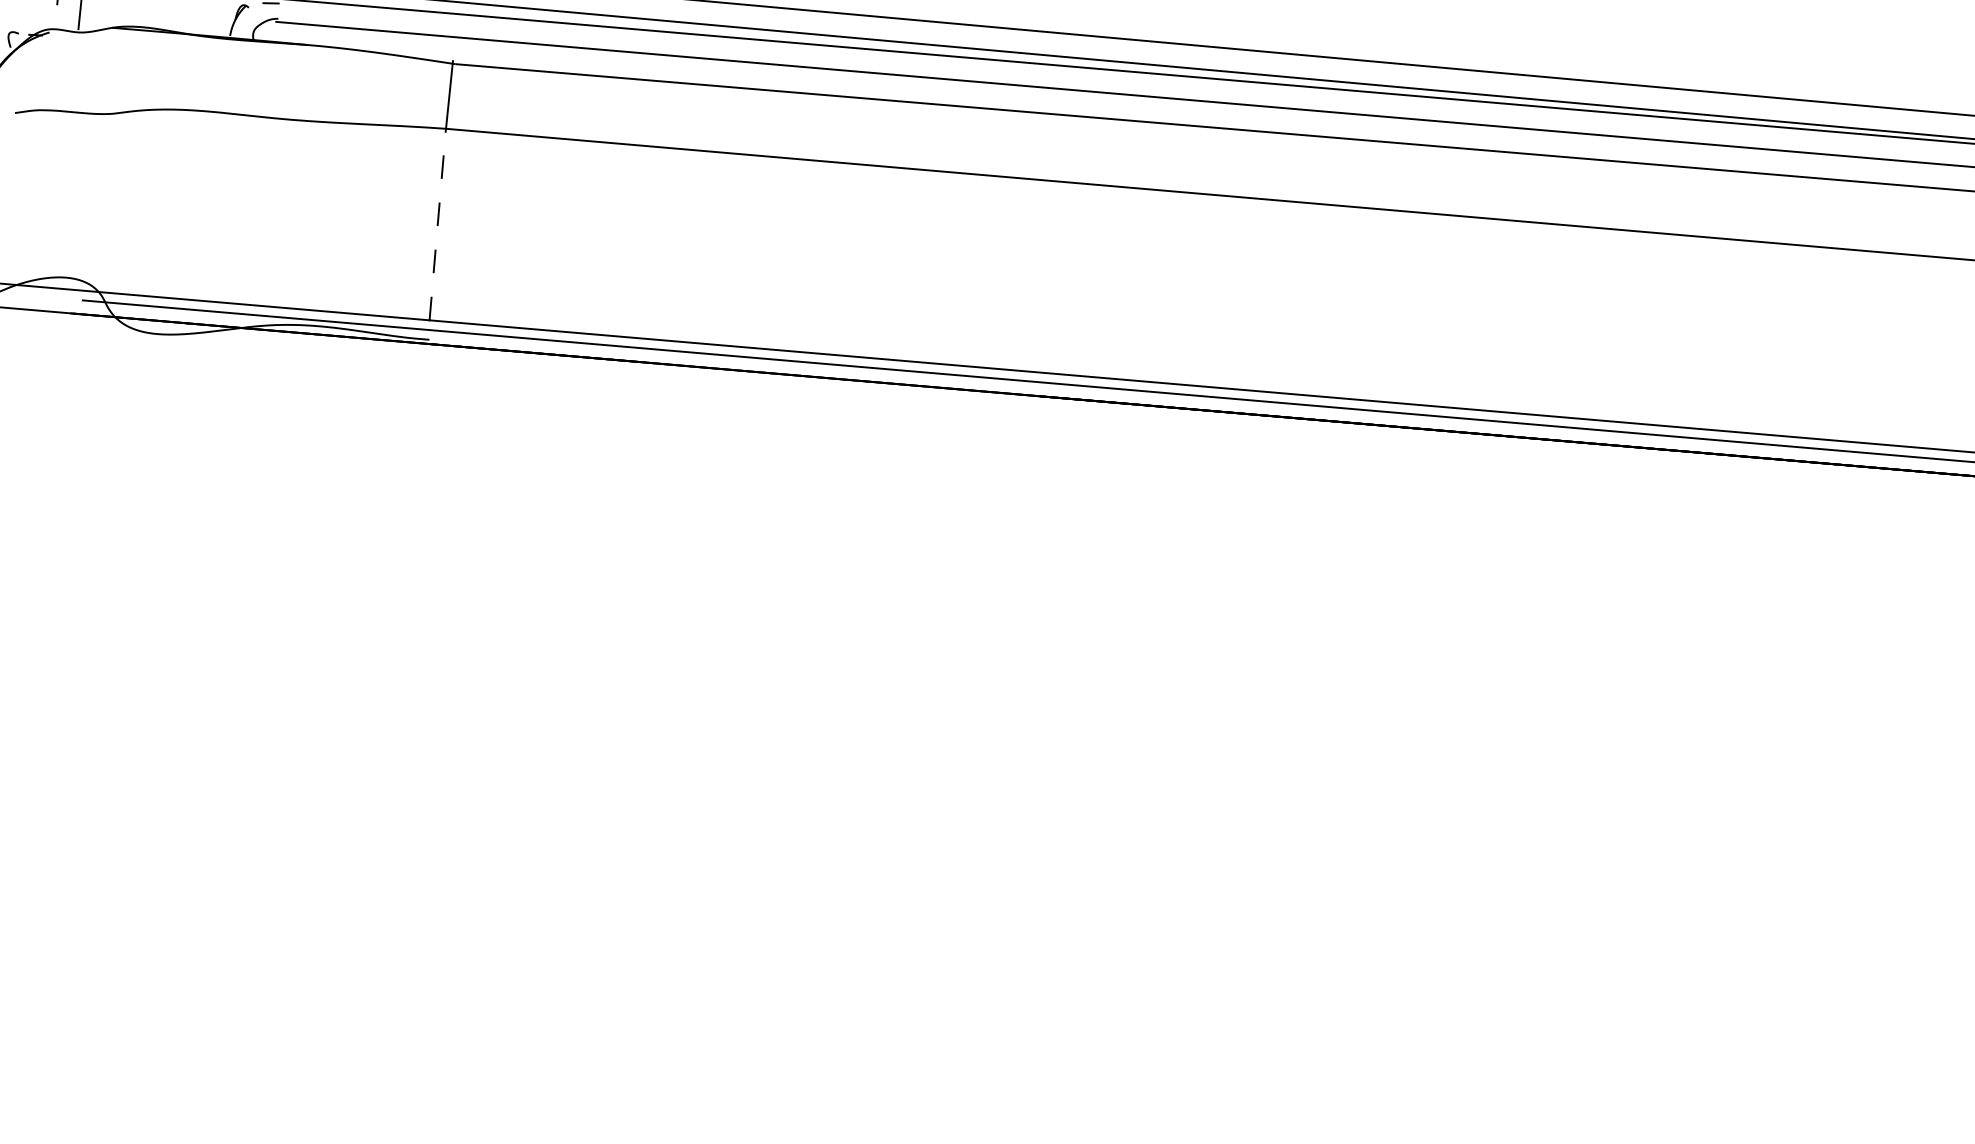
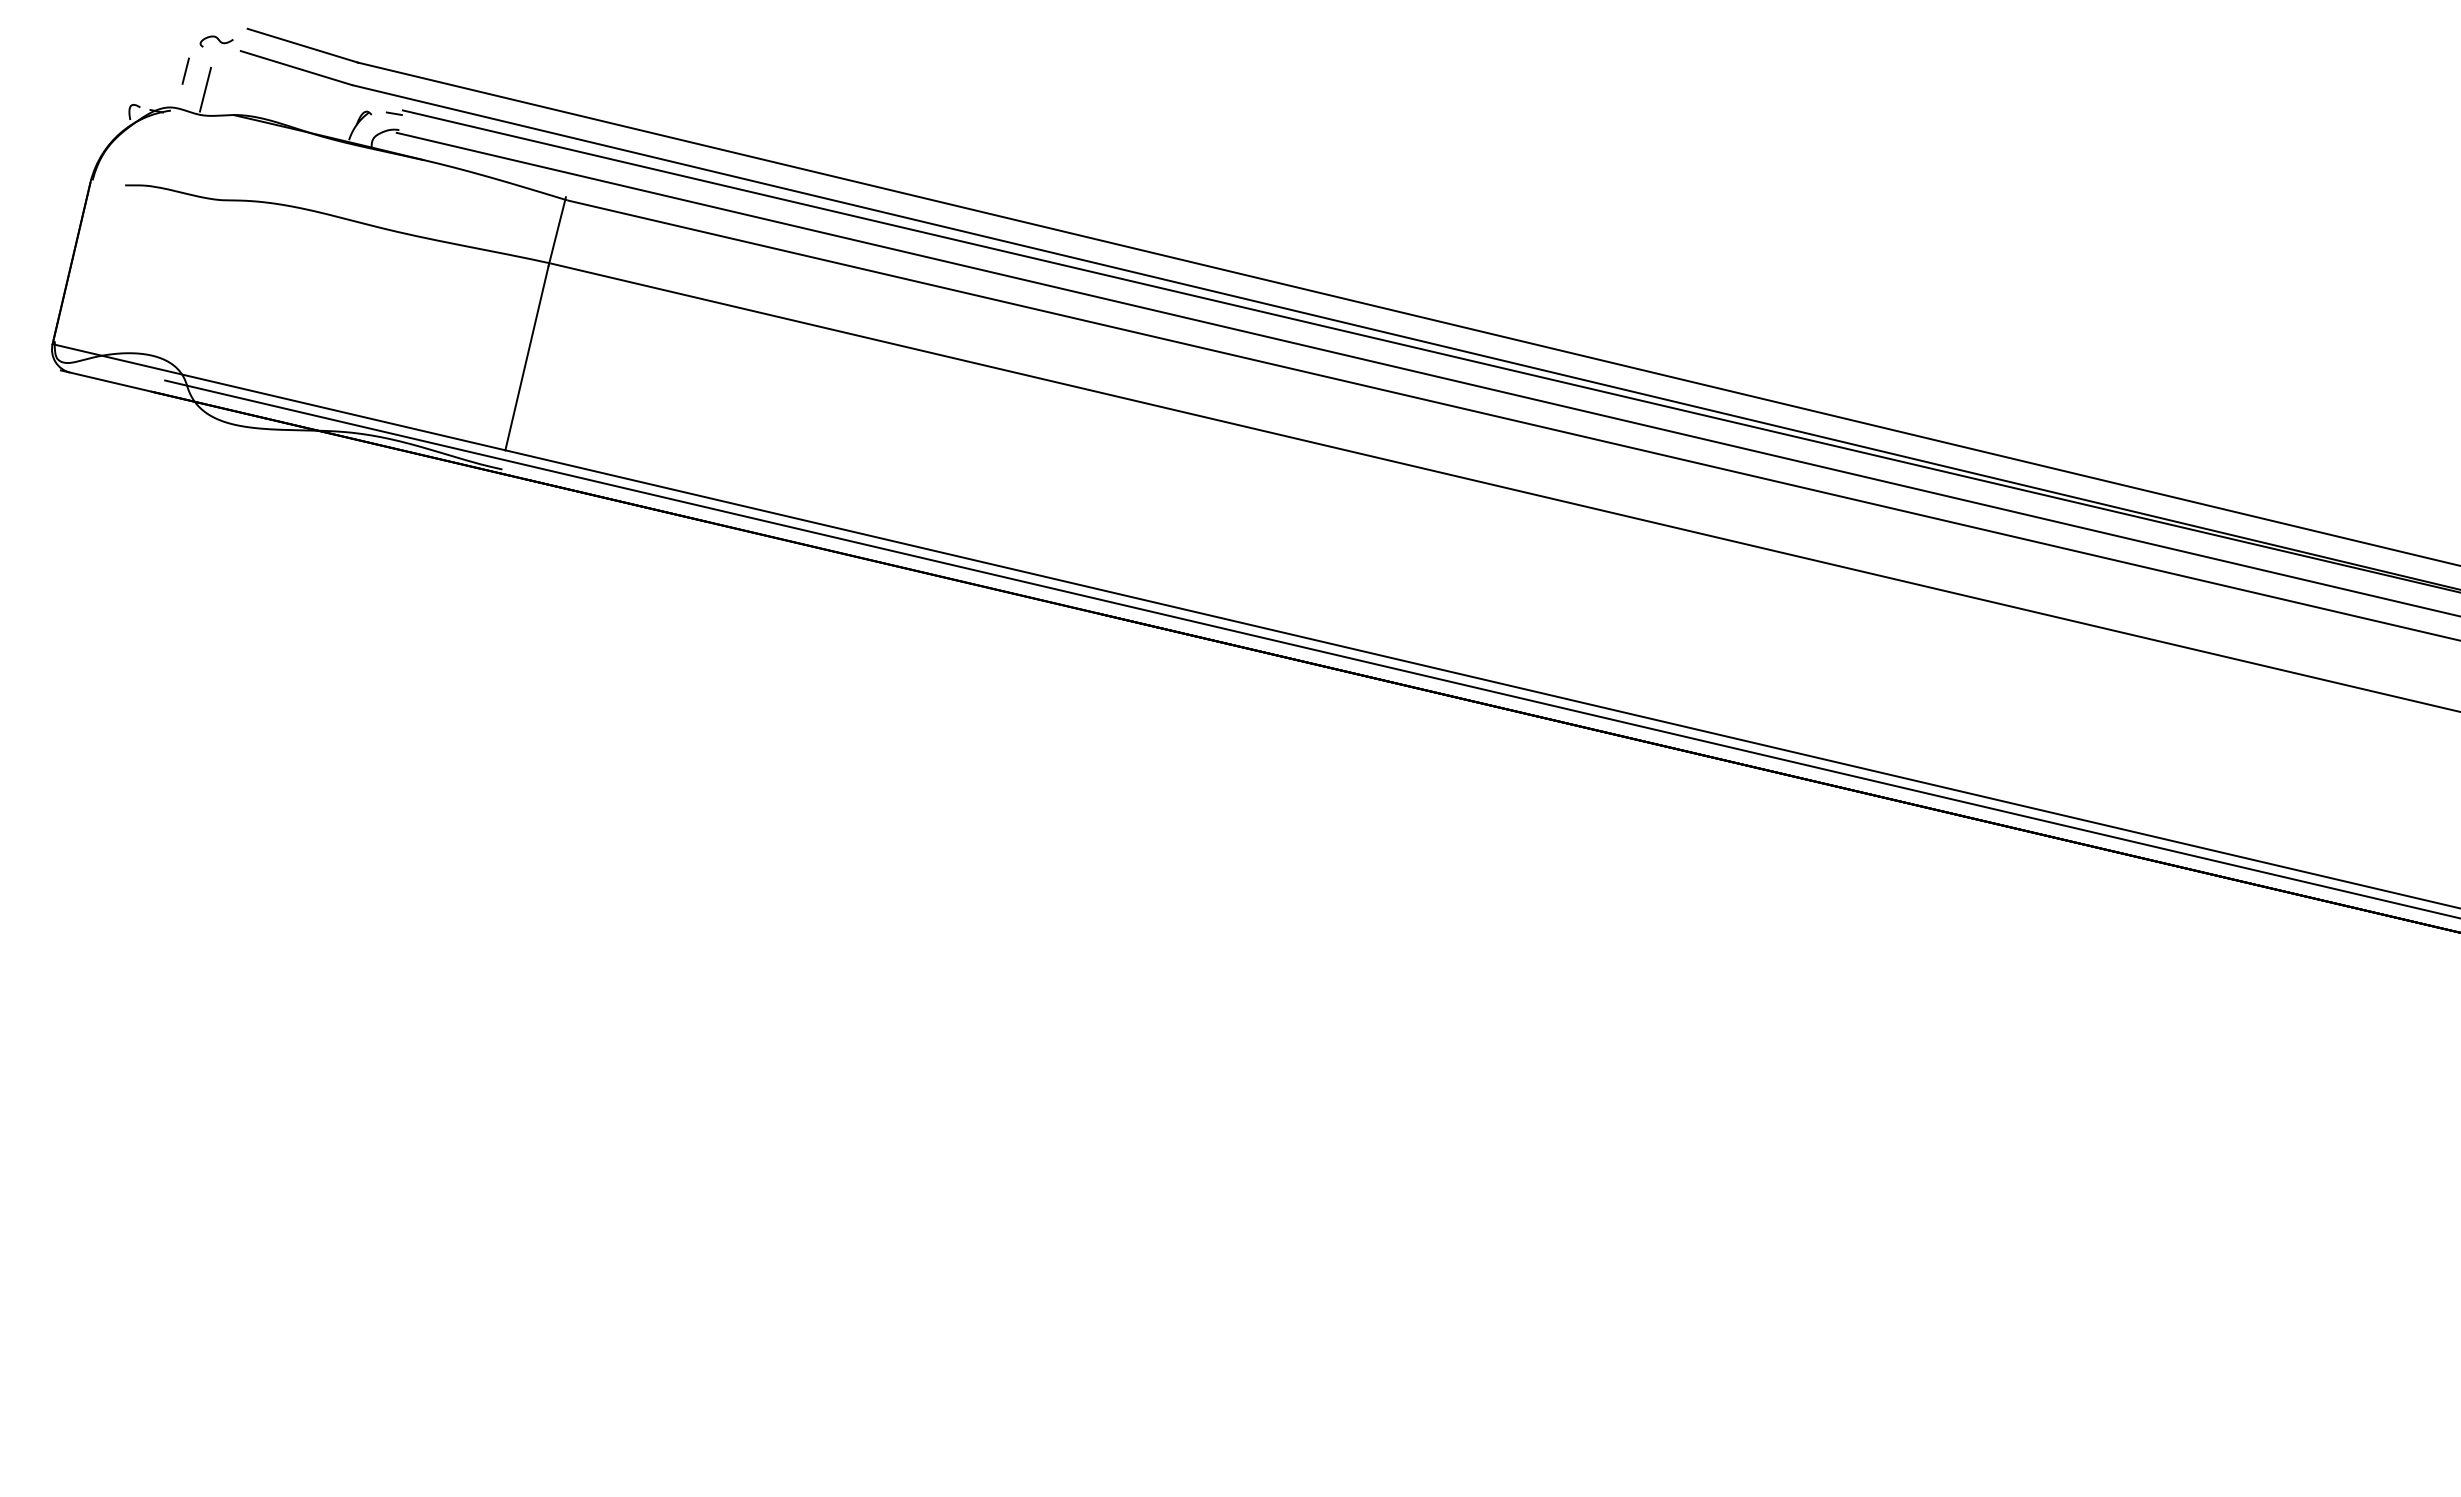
line: (437, 226) -> (526, 358), dashed -> solid

